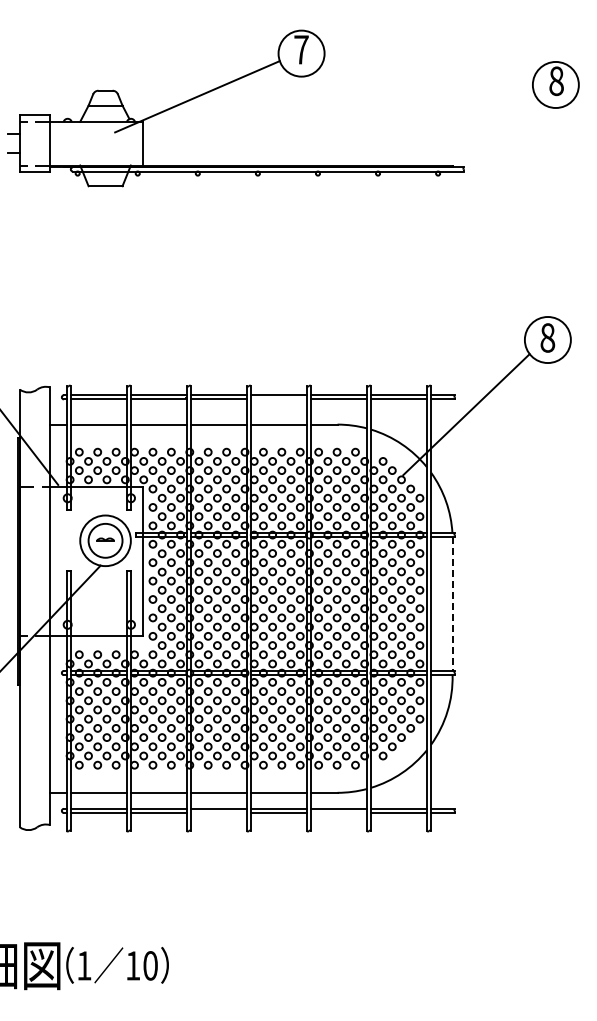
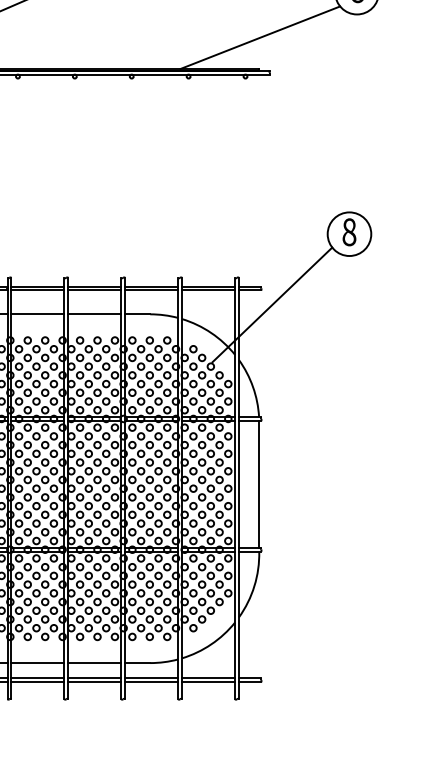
line: (453, 132) -> (260, 37), added
line: (278, 399) -> (94, 290), added
line: (452, 604) -> (259, 484), dashed -> solid
line: (218, 812) -> (37, 681), added
line: (339, 812) -> (152, 681), added

